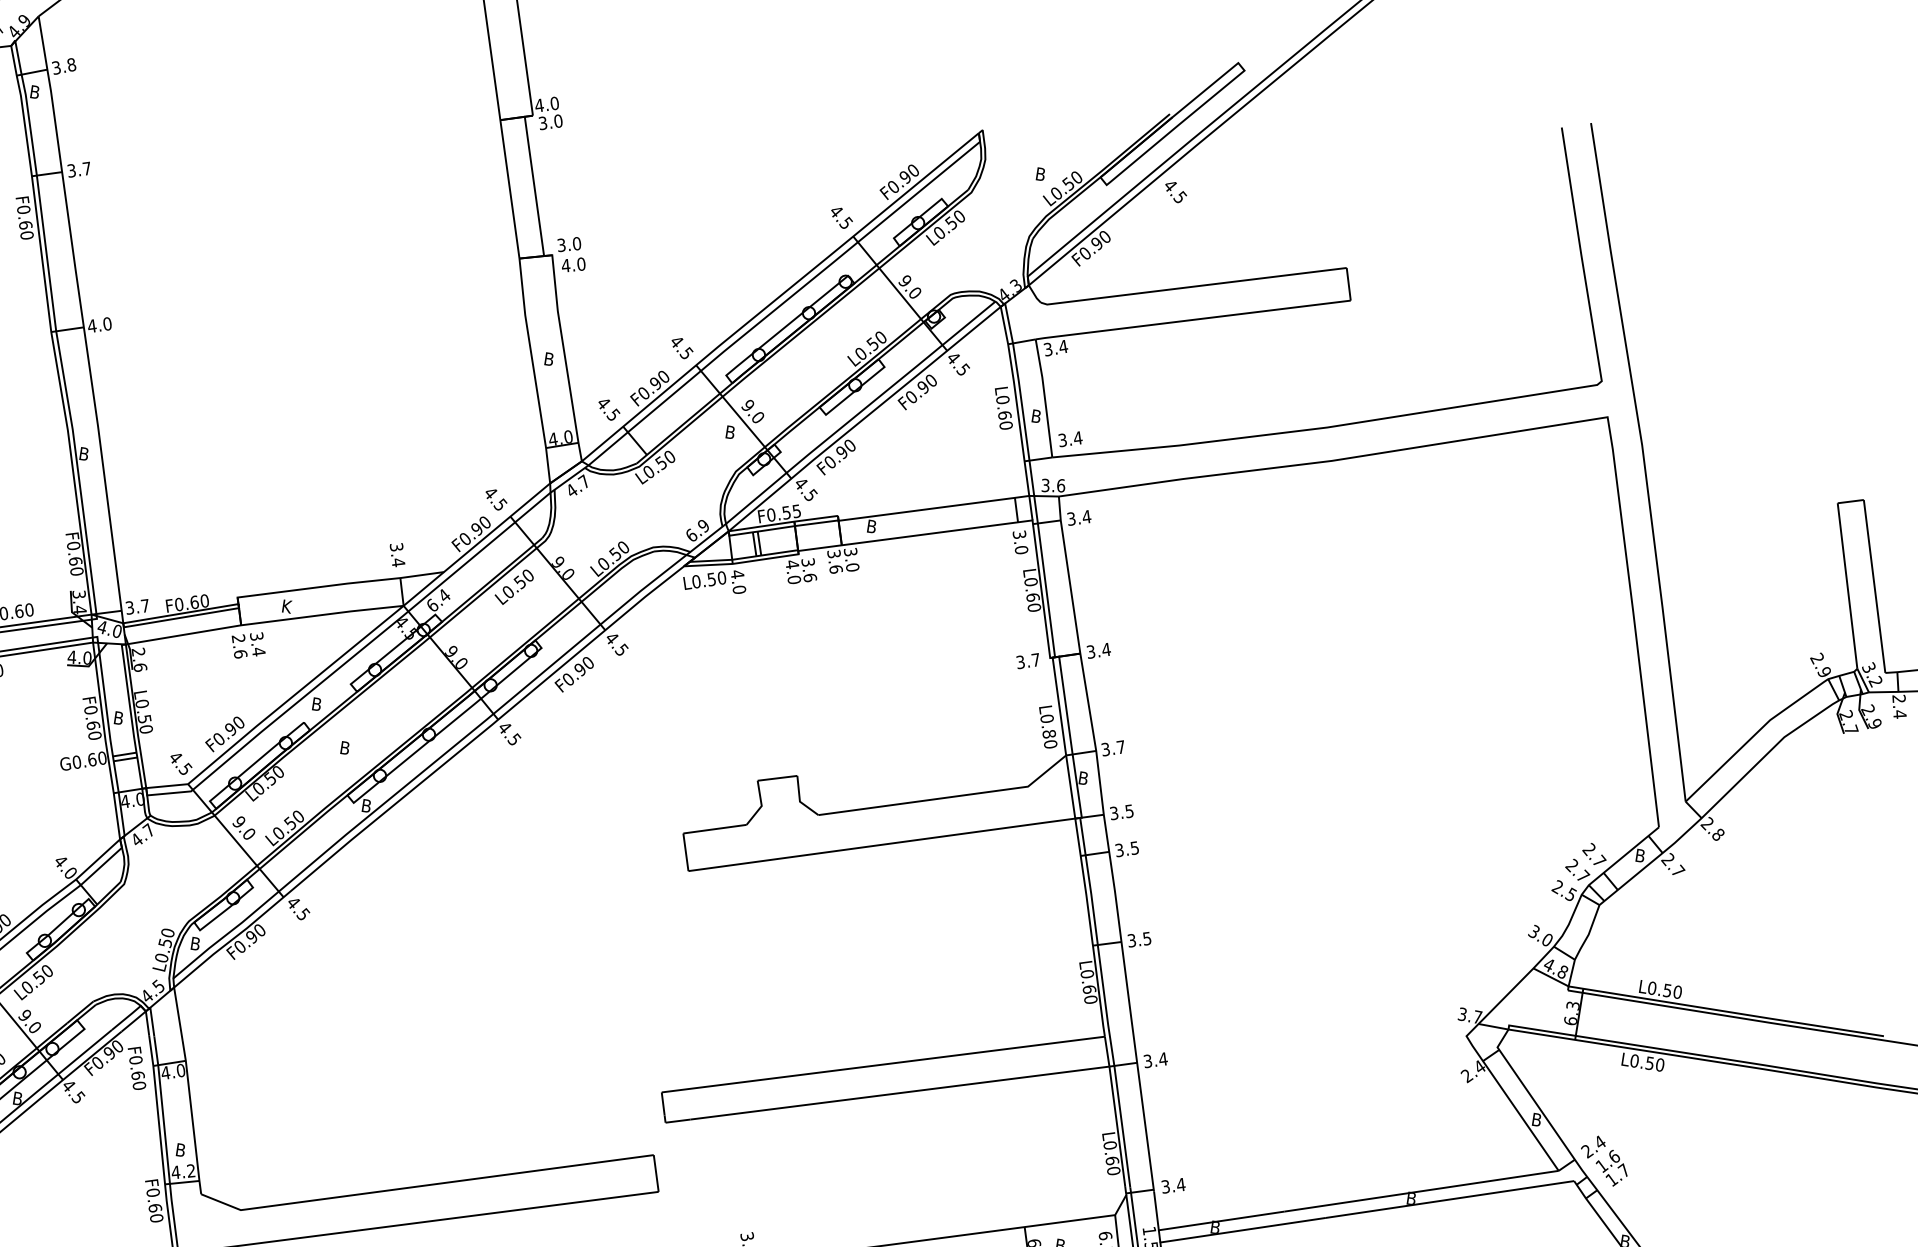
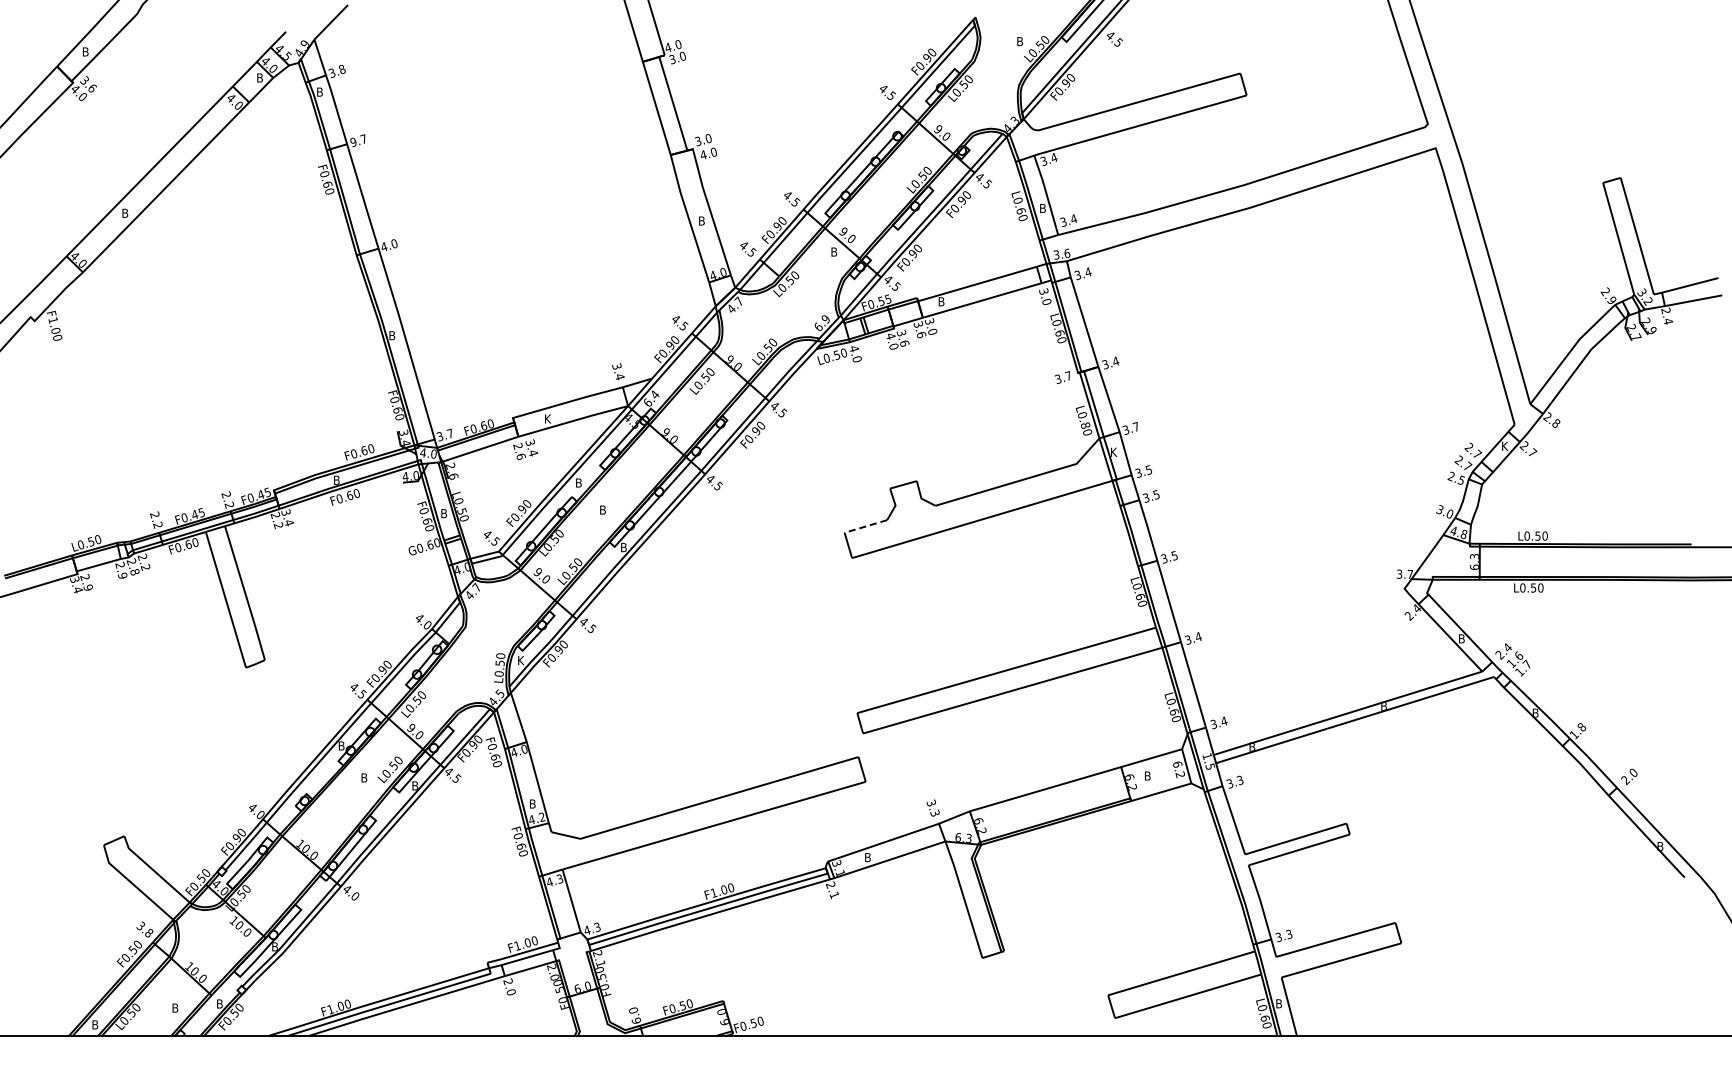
text: (71, 171) -> (353, 142), 3.7 -> 9.7
text: (1084, 777) -> (1114, 451), B -> K
line: (714, 829) -> (865, 526), solid -> dashed
text: (1641, 854) -> (1505, 445), B -> K
text: (196, 943) -> (521, 660), B -> K

